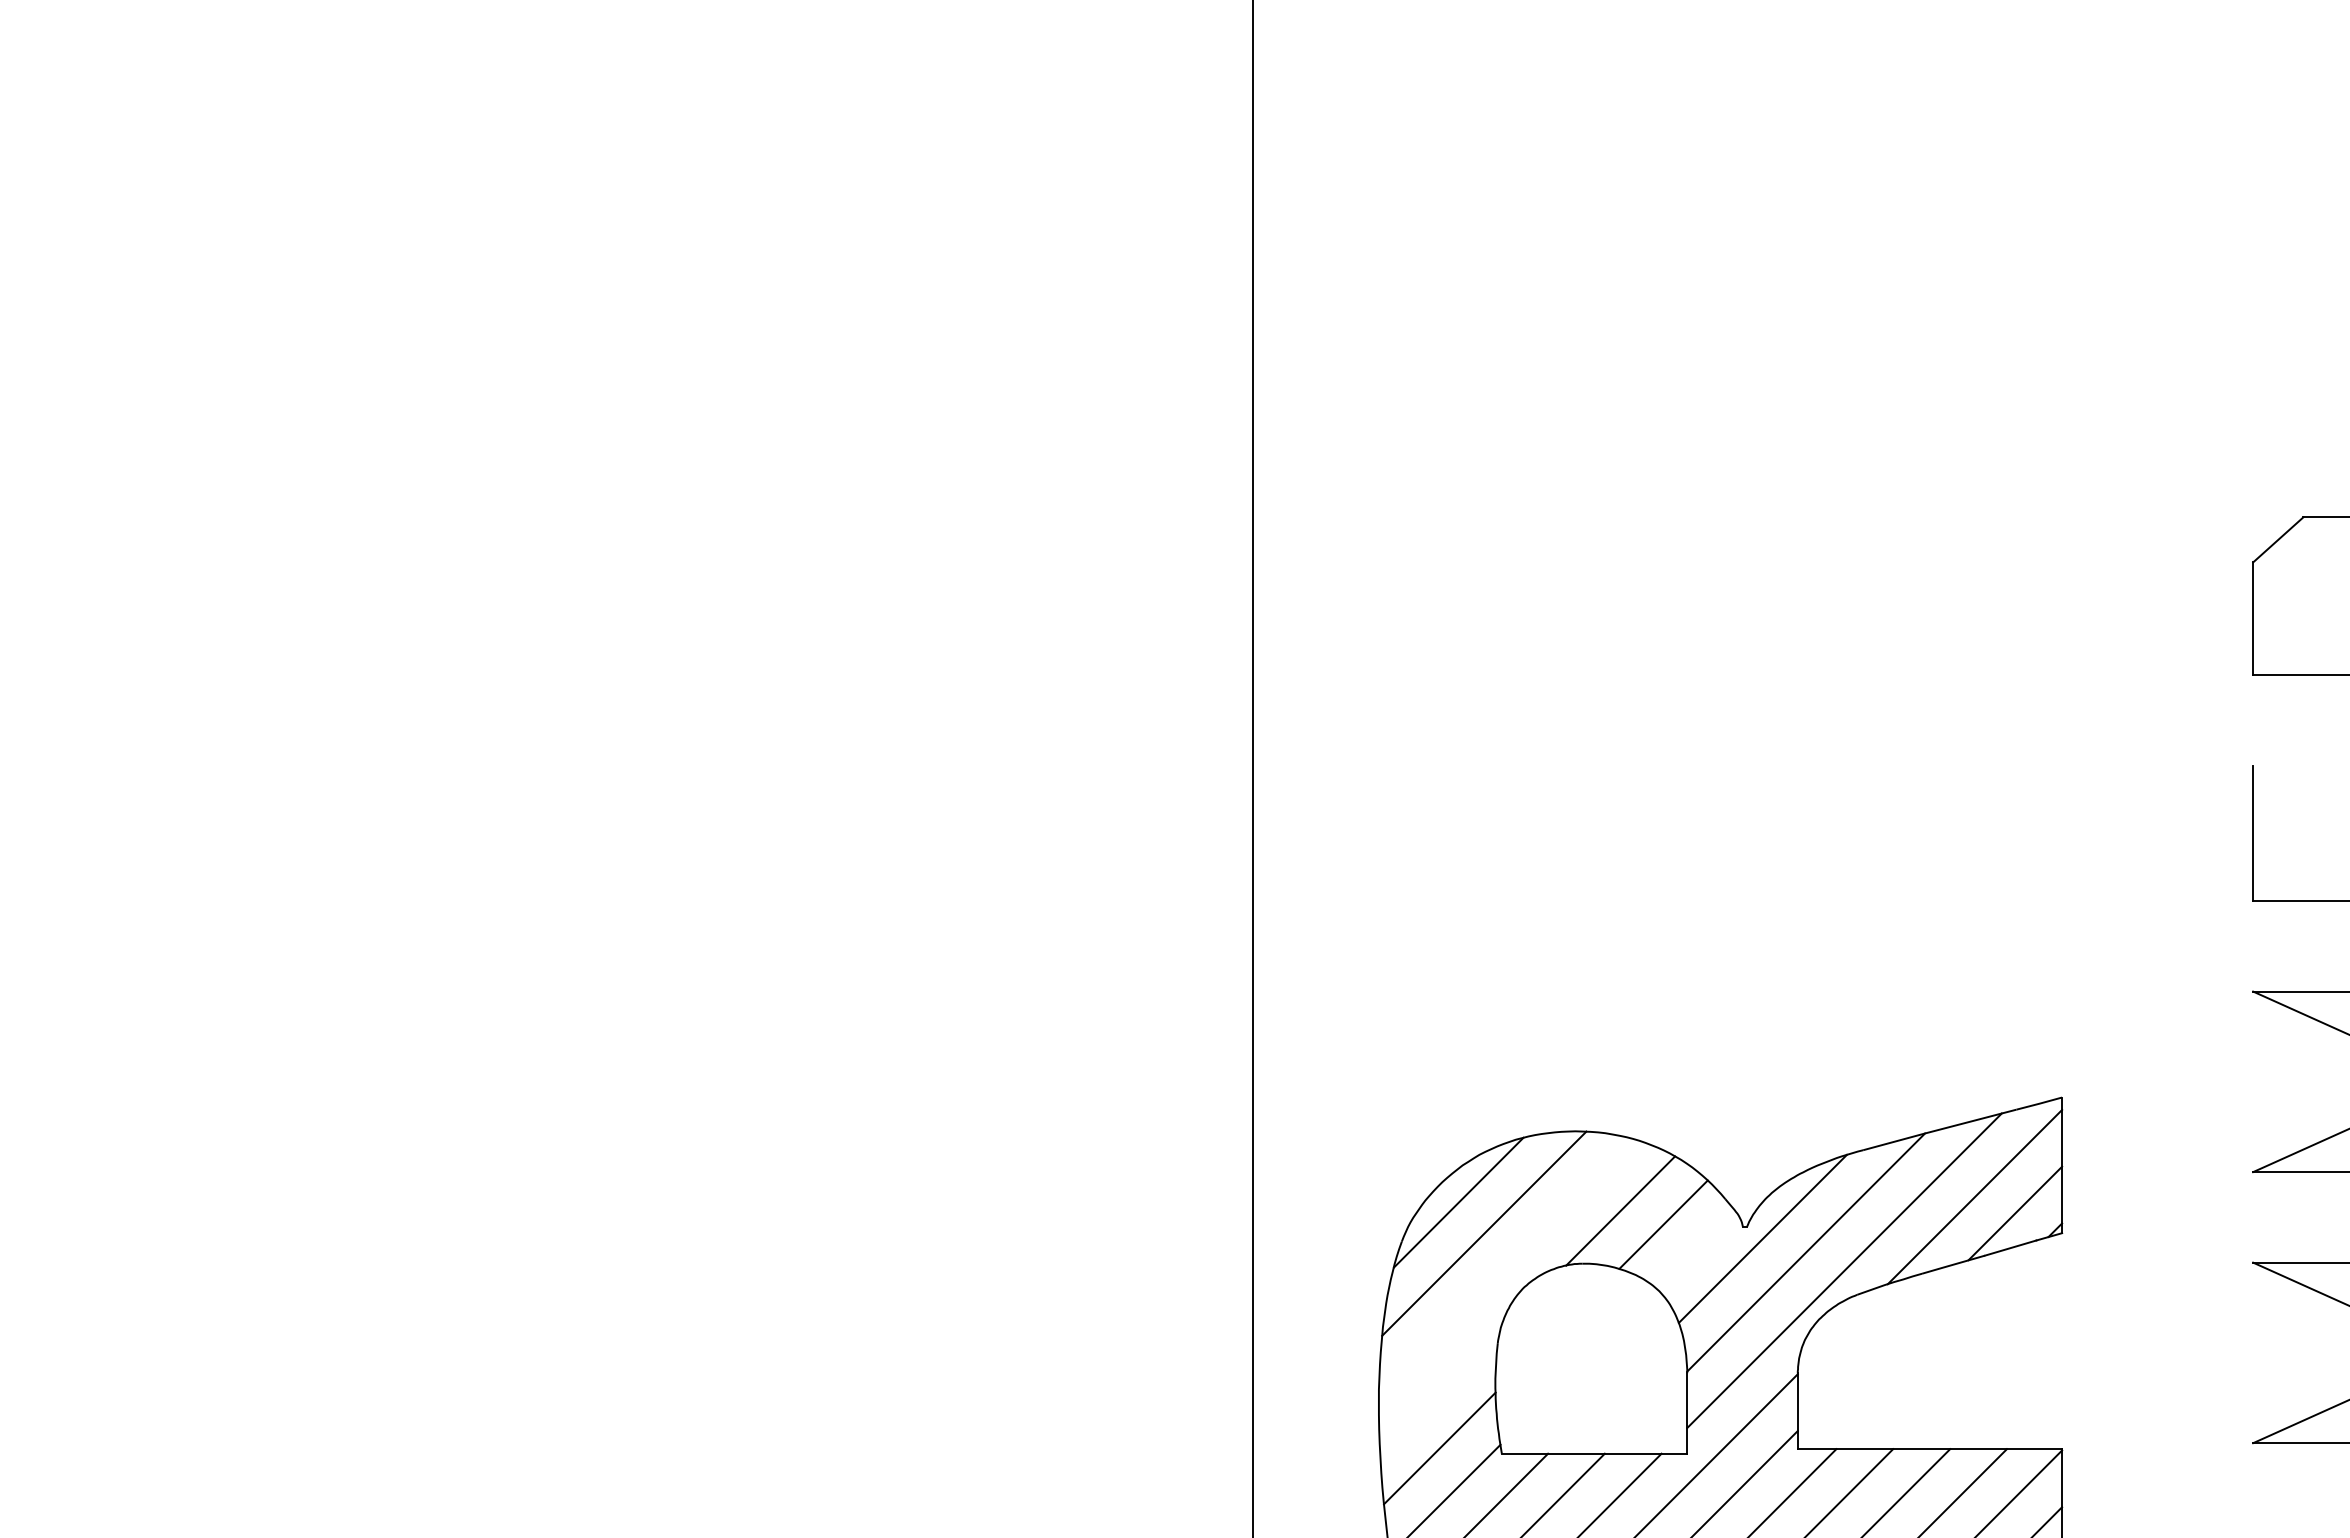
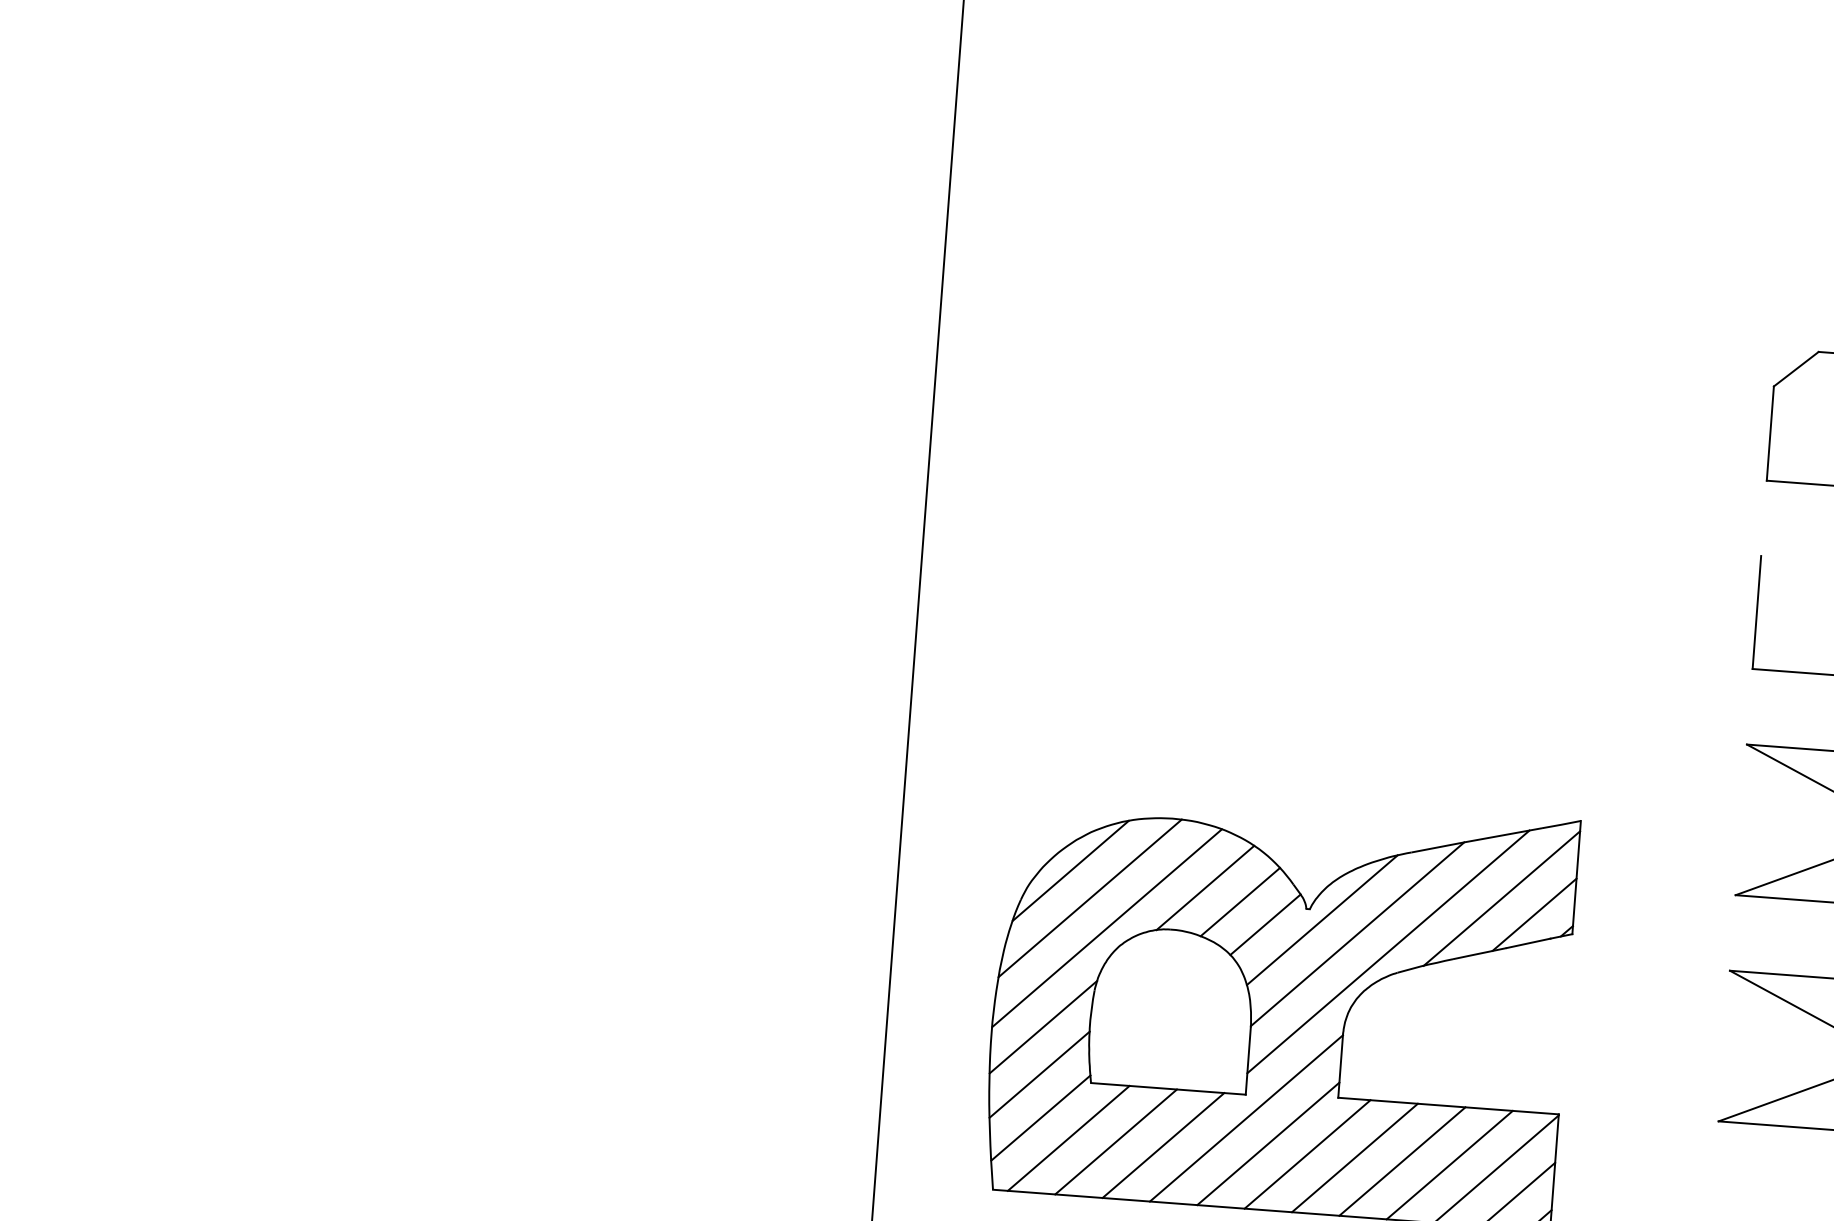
line: (1695, 1249) -> (1265, 924), added
line: (1507, 1267) -> (1107, 928), added
line: (1439, 1391) -> (1042, 1027), added

